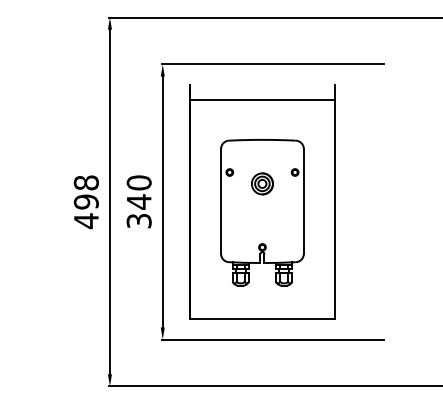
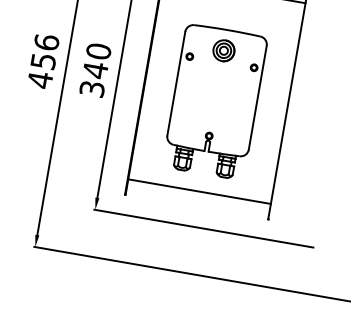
part: (262, 183) -> (224, 50), moved
text: (85, 192) -> (44, 51), 498 -> 456
line: (262, 318) -> (199, 191), moved

